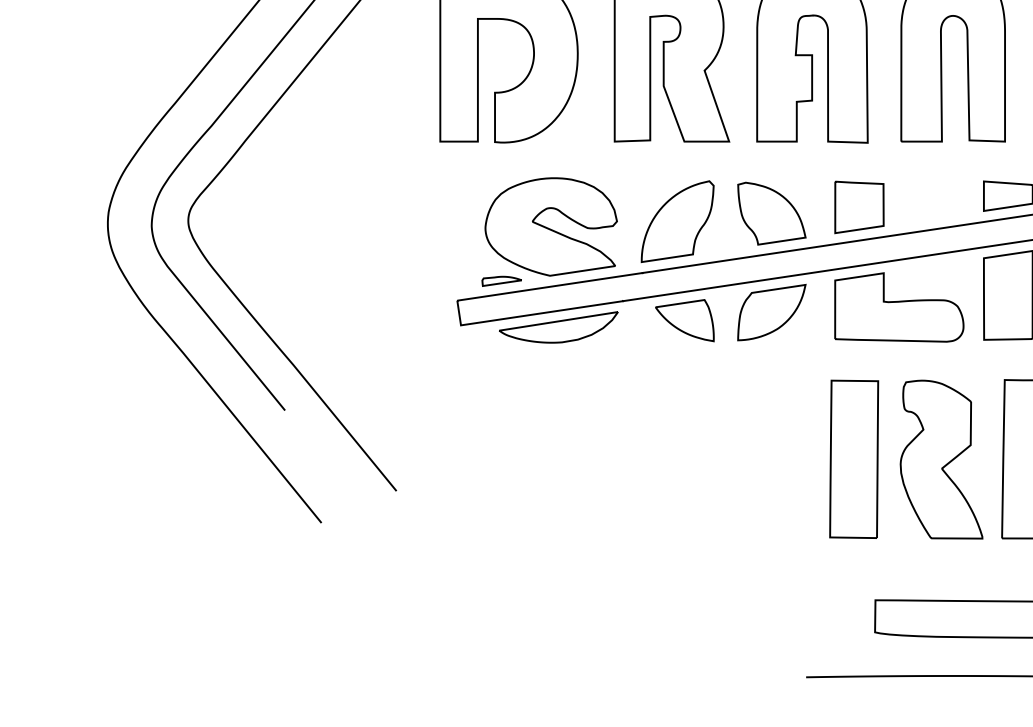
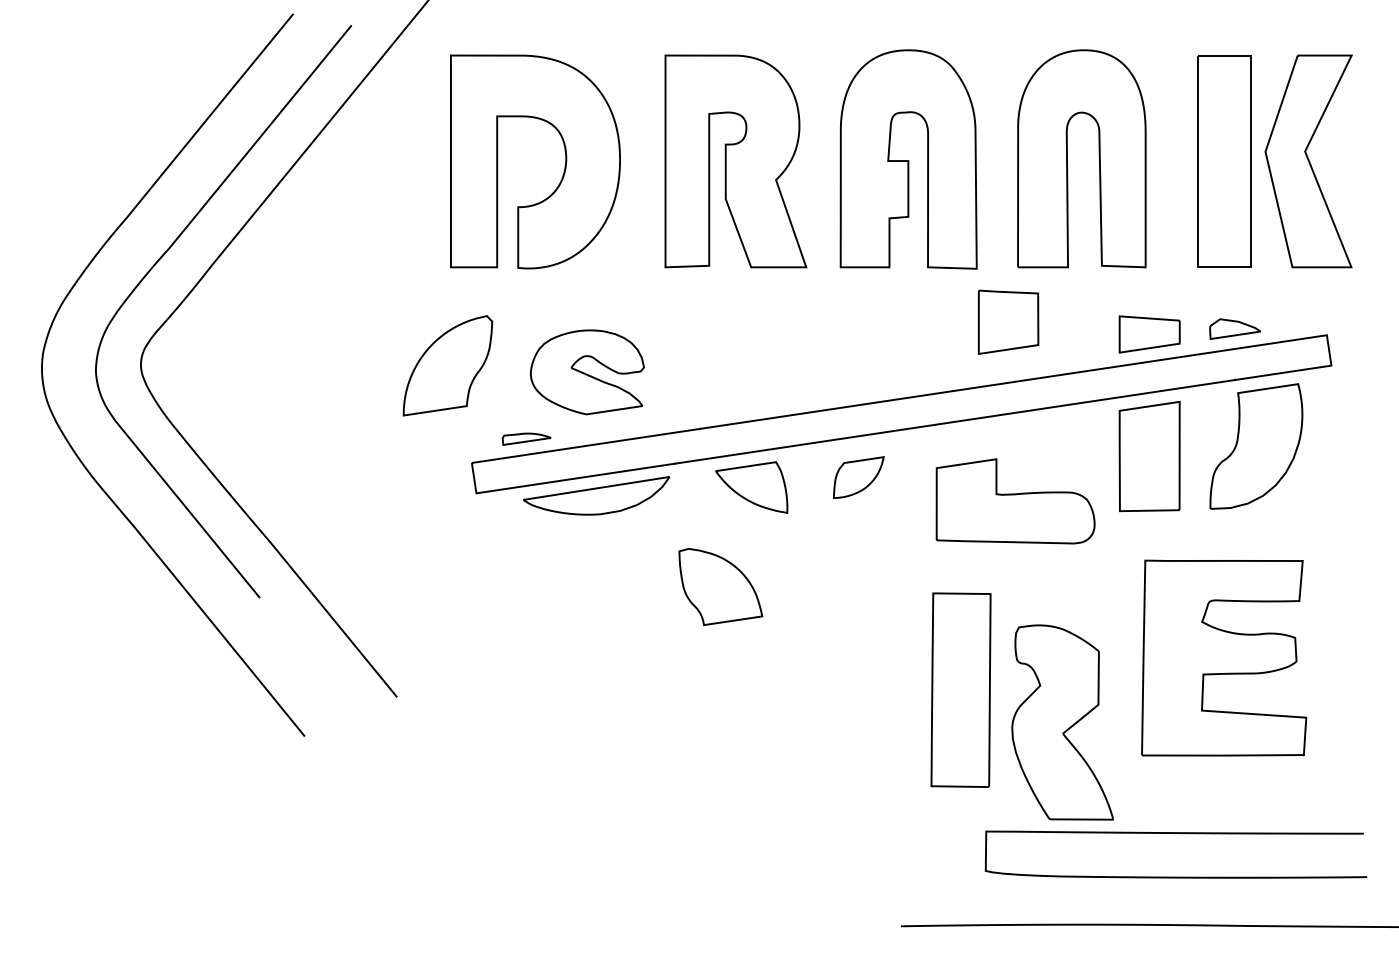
part: (859, 206) -> (1008, 321), moved
part: (771, 214) -> (720, 587), moved
part: (677, 221) -> (447, 365), moved
part: (551, 227) -> (587, 372), size x0.7
part: (899, 307) -> (1015, 501), moved
part: (771, 312) -> (858, 477), size x0.6
part: (853, 458) -> (960, 689), moved
part: (941, 459) -> (1062, 722), moved

